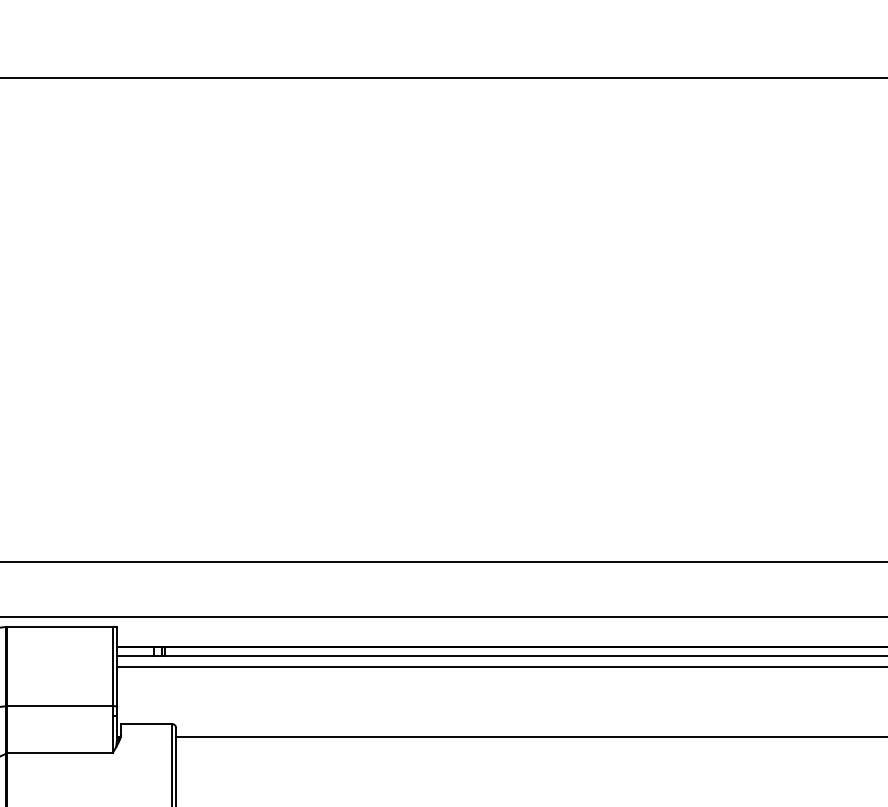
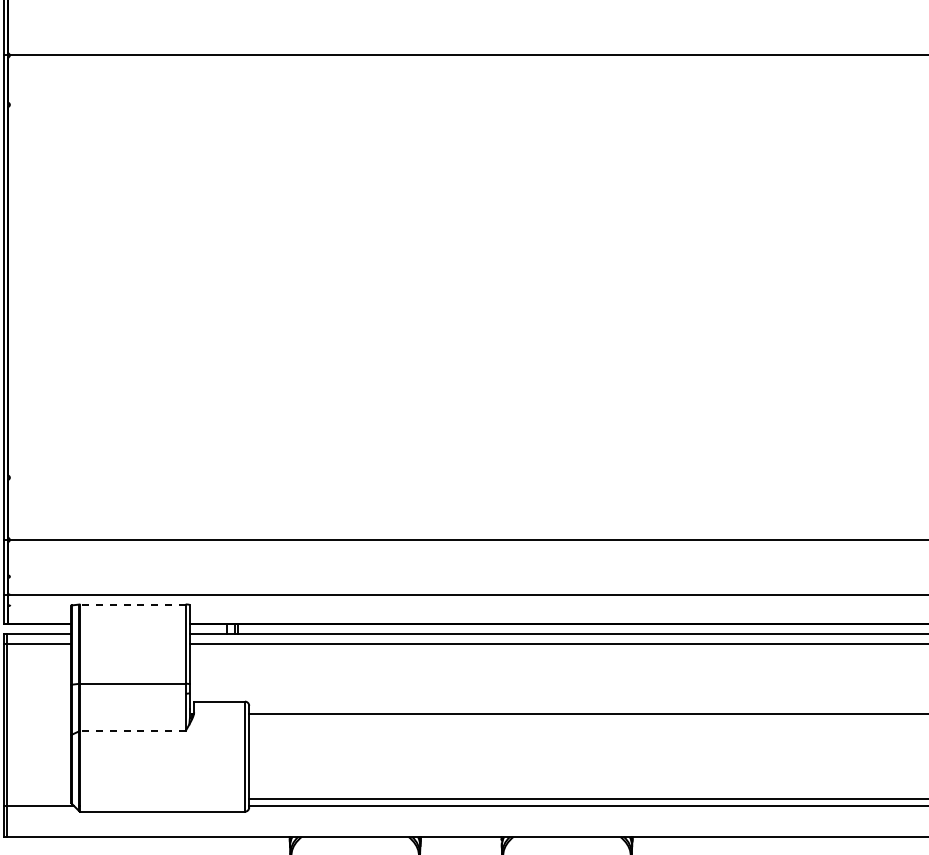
line: (59, 626) -> (132, 604), solid -> dashed
line: (59, 753) -> (132, 731), solid -> dashed

